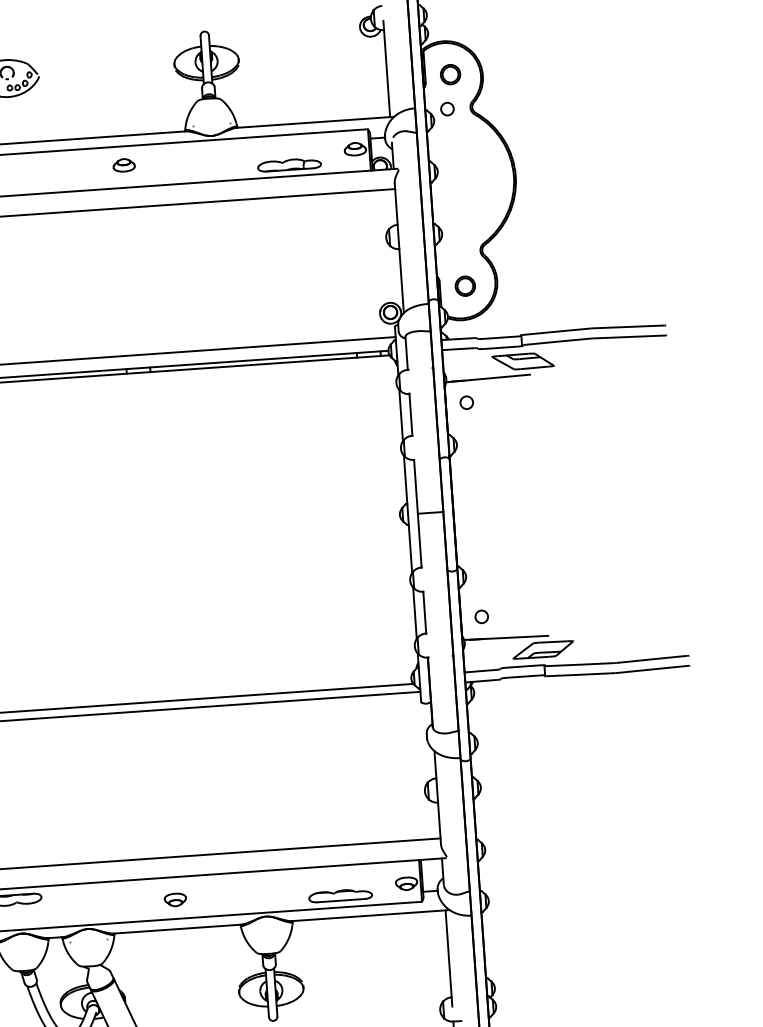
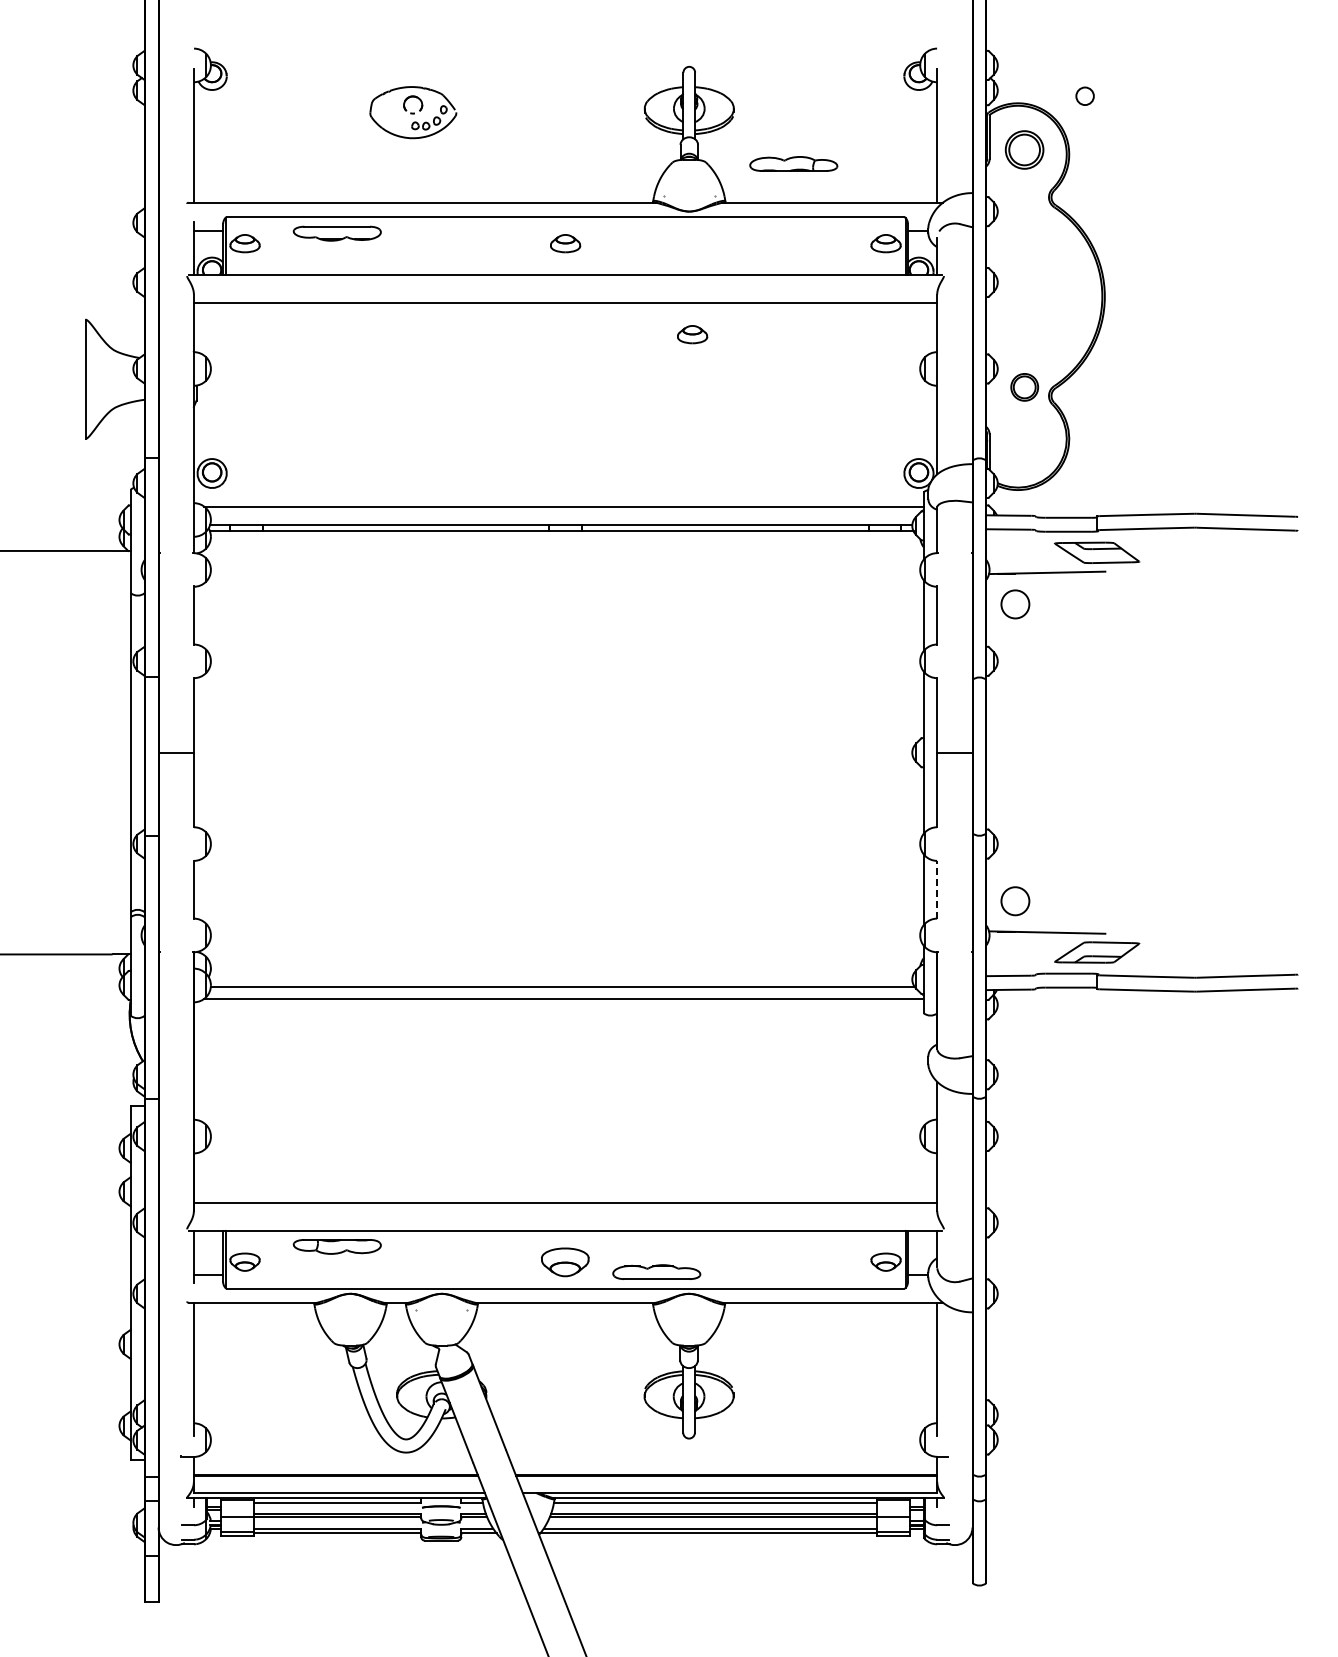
part: (450, 74) -> (1024, 149), size x1.4
circle: (446, 108) -> (1084, 95), moved
part: (289, 164) -> (793, 163), moved
part: (220, 224) -> (692, 334), added
part: (465, 286) -> (1024, 387), moved
part: (466, 402) -> (1015, 603), size x1.6
line: (424, 612) -> (937, 889), solid -> dashed
part: (481, 616) -> (1015, 900), size x1.6
part: (340, 895) -> (656, 1271), moved
part: (175, 899) -> (565, 1261), size x1.6

